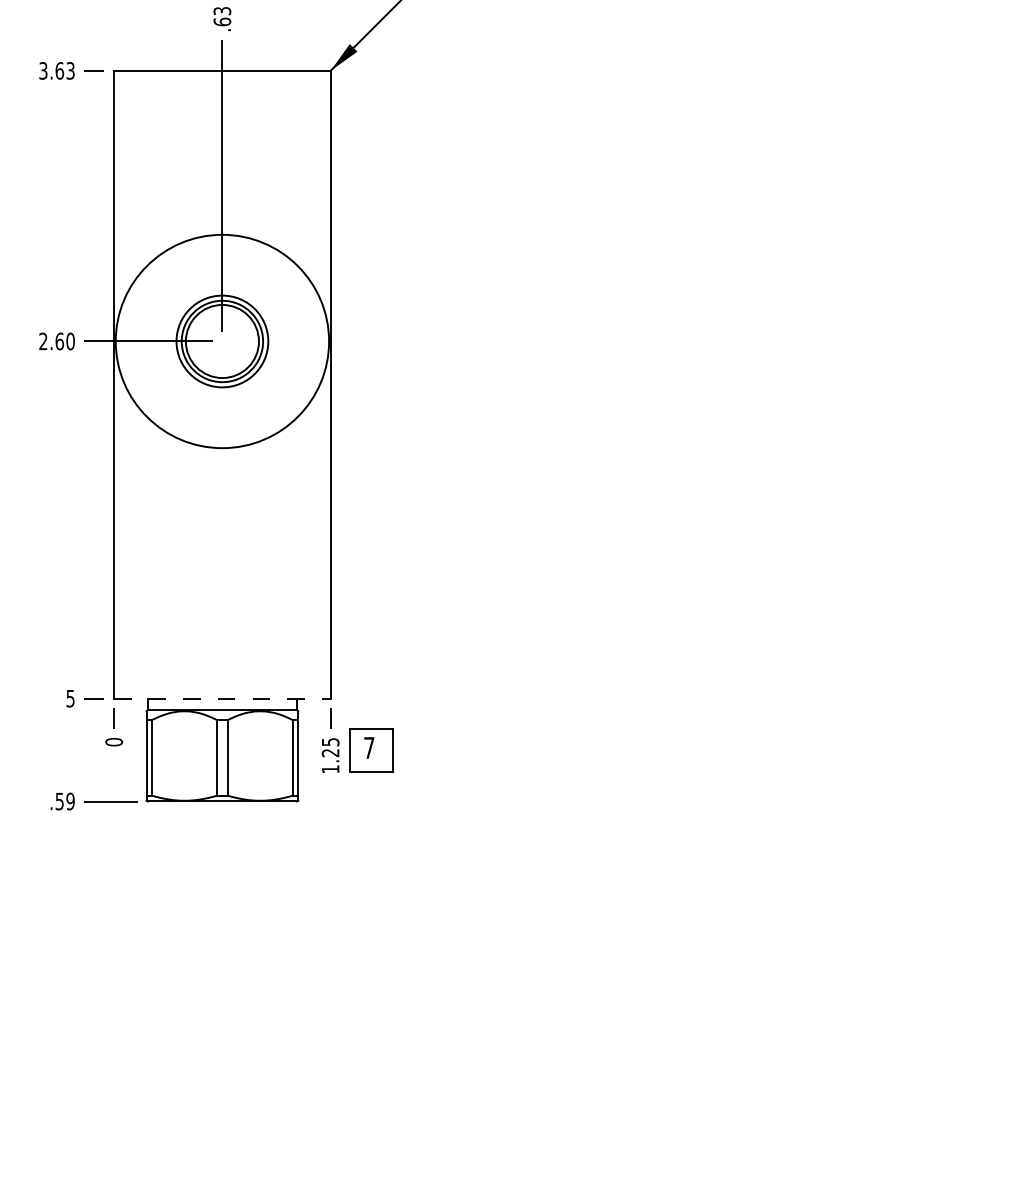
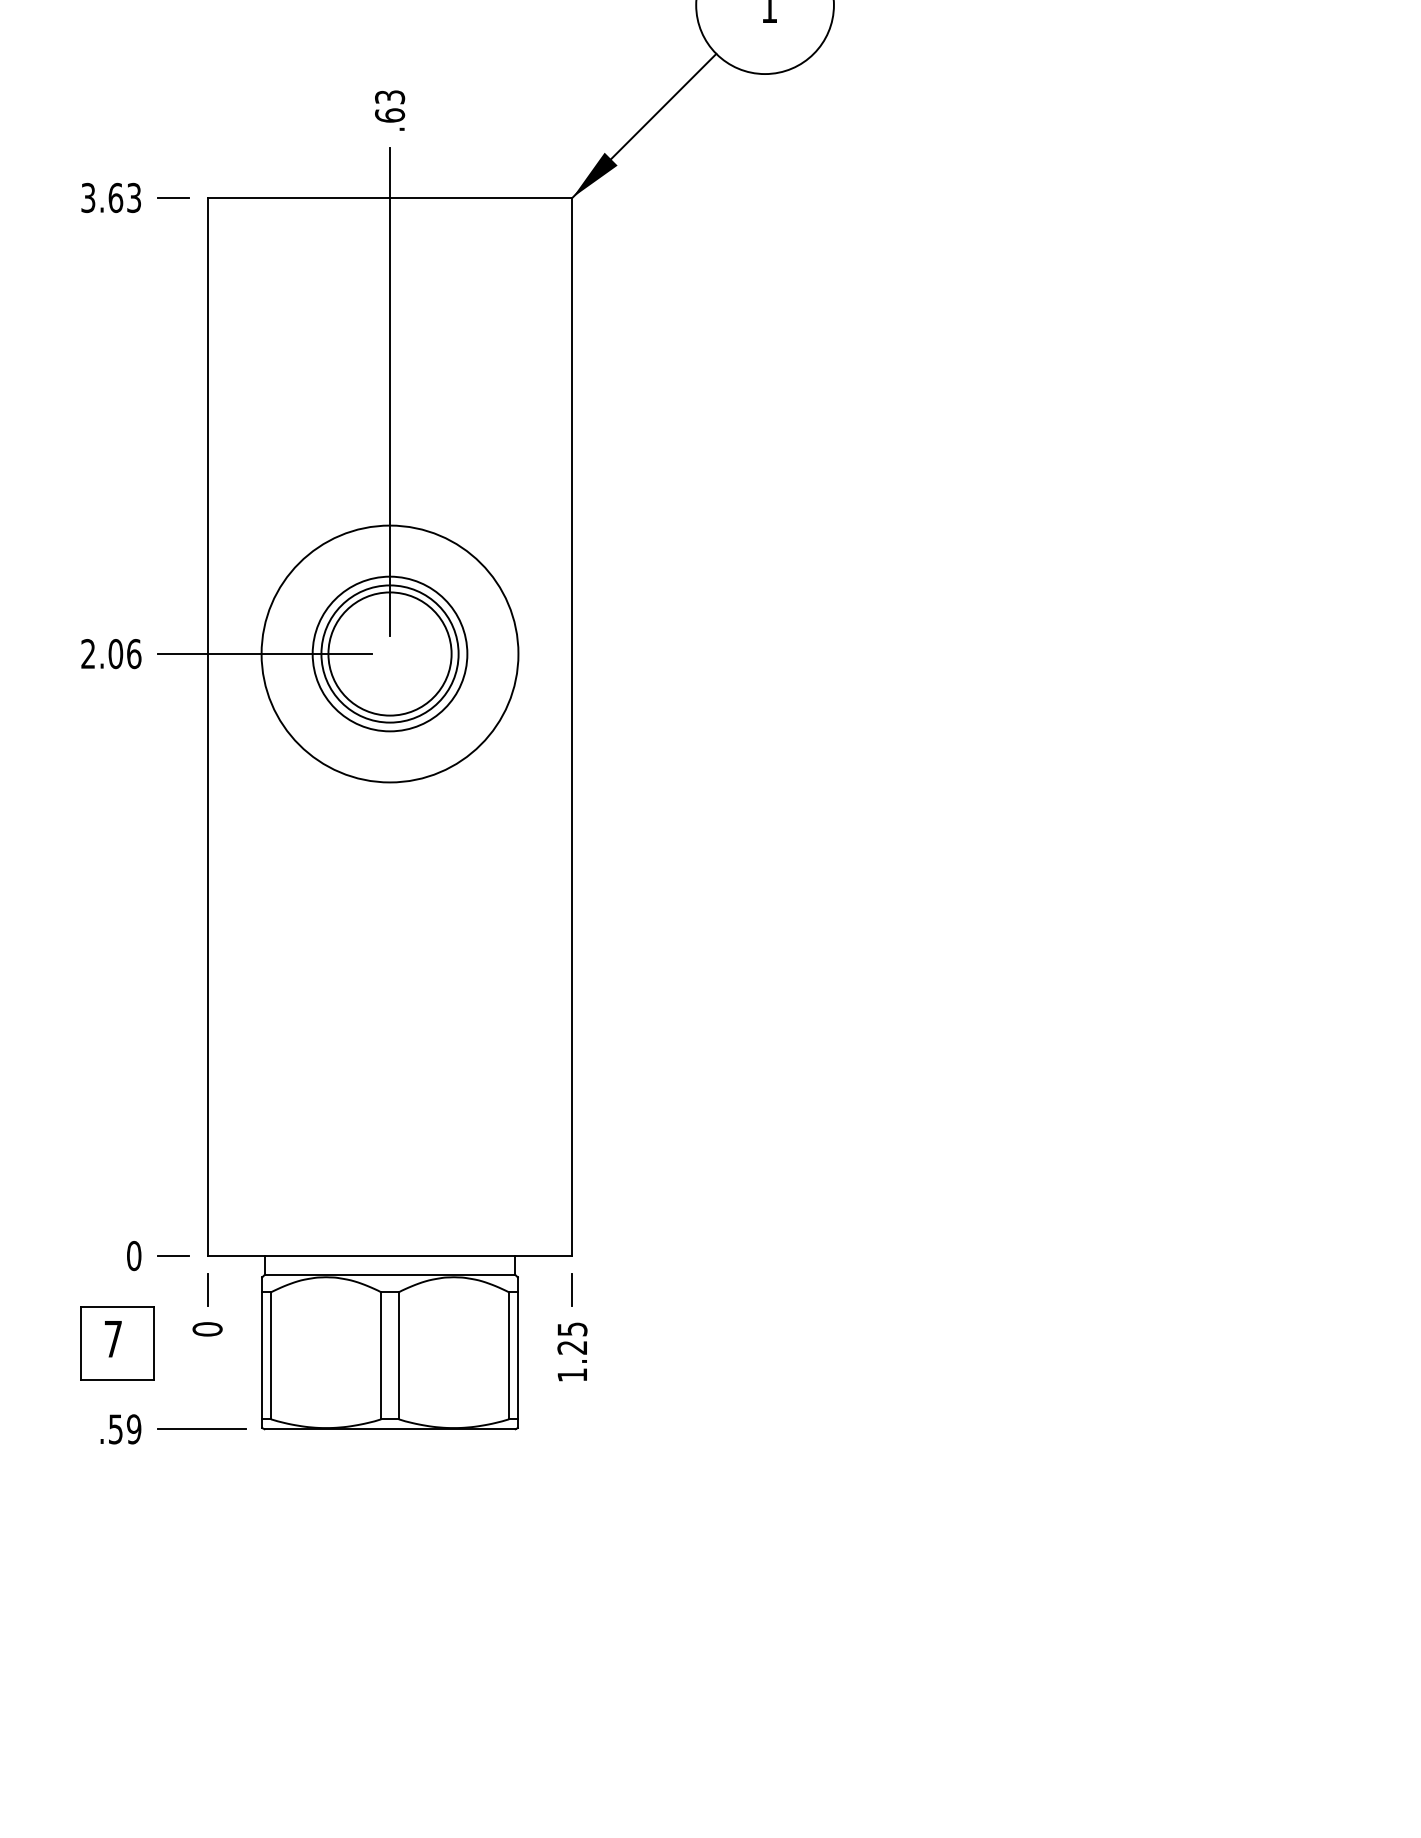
text: (64, 340) -> (123, 652), 2.60 -> 2.06
circle: (222, 341) -> (390, 654), size x0.71
text: (70, 698) -> (133, 1255), 5 -> 0
line: (222, 698) -> (390, 1255), dashed -> solid
part: (371, 750) -> (117, 1343), moved

